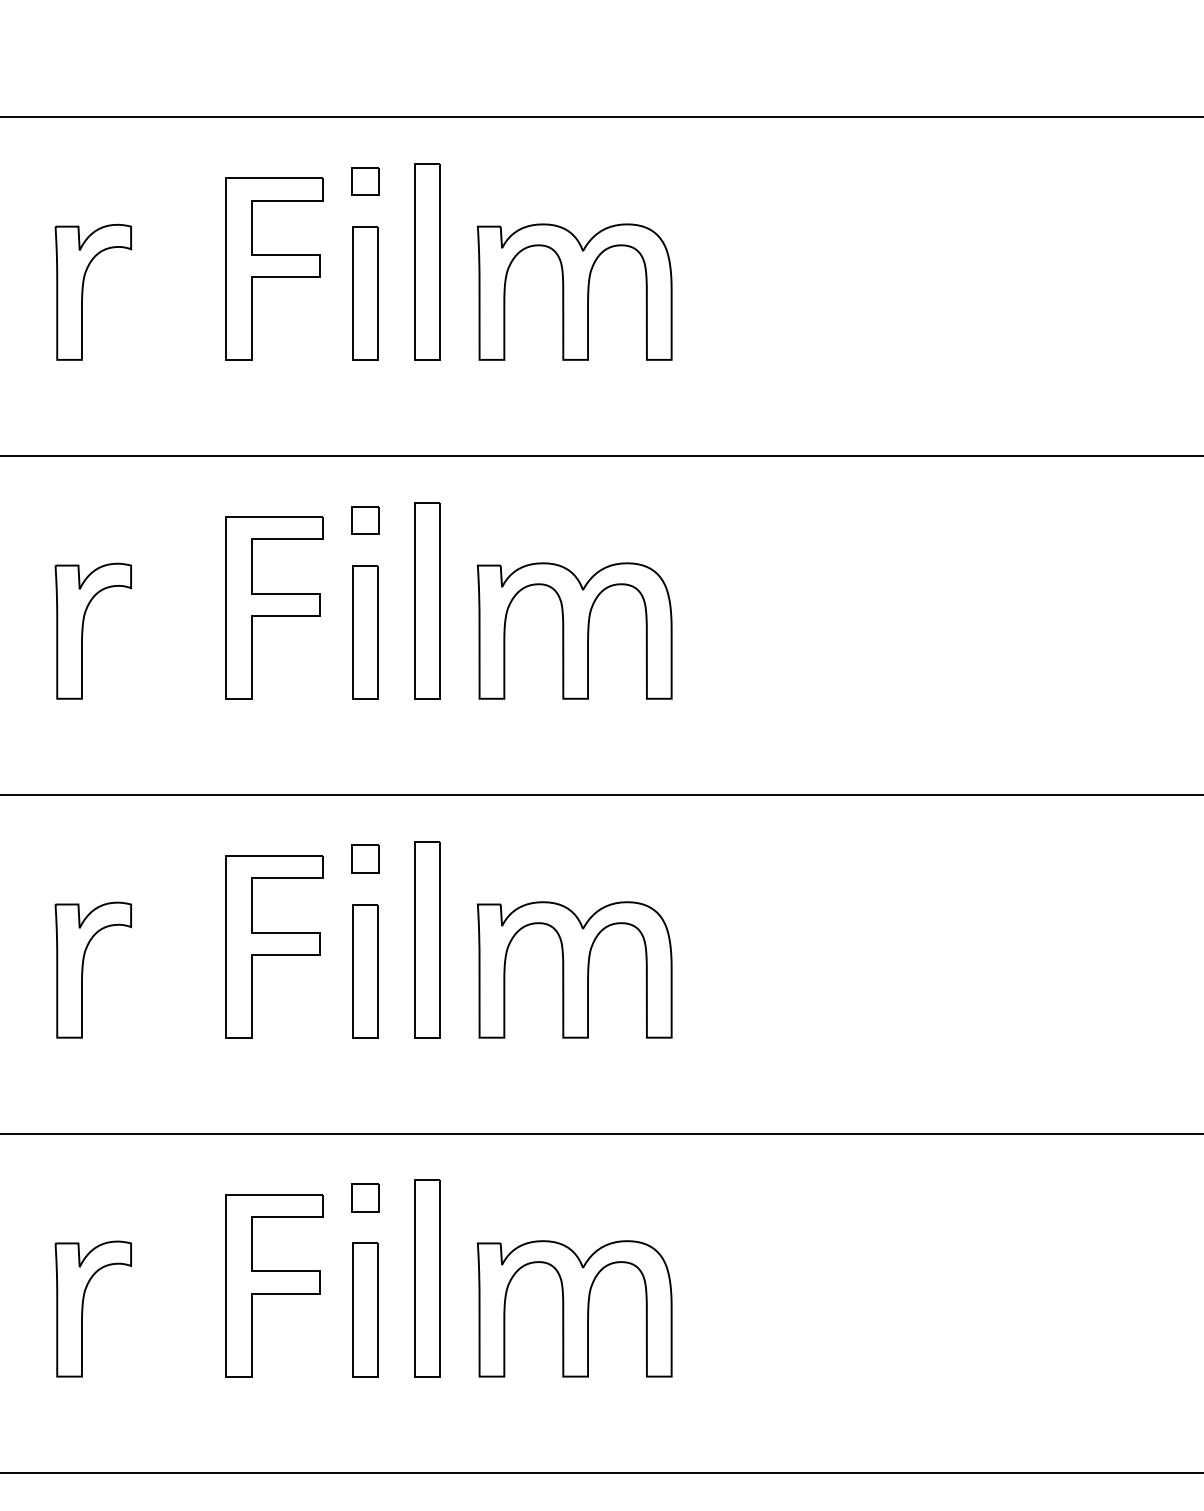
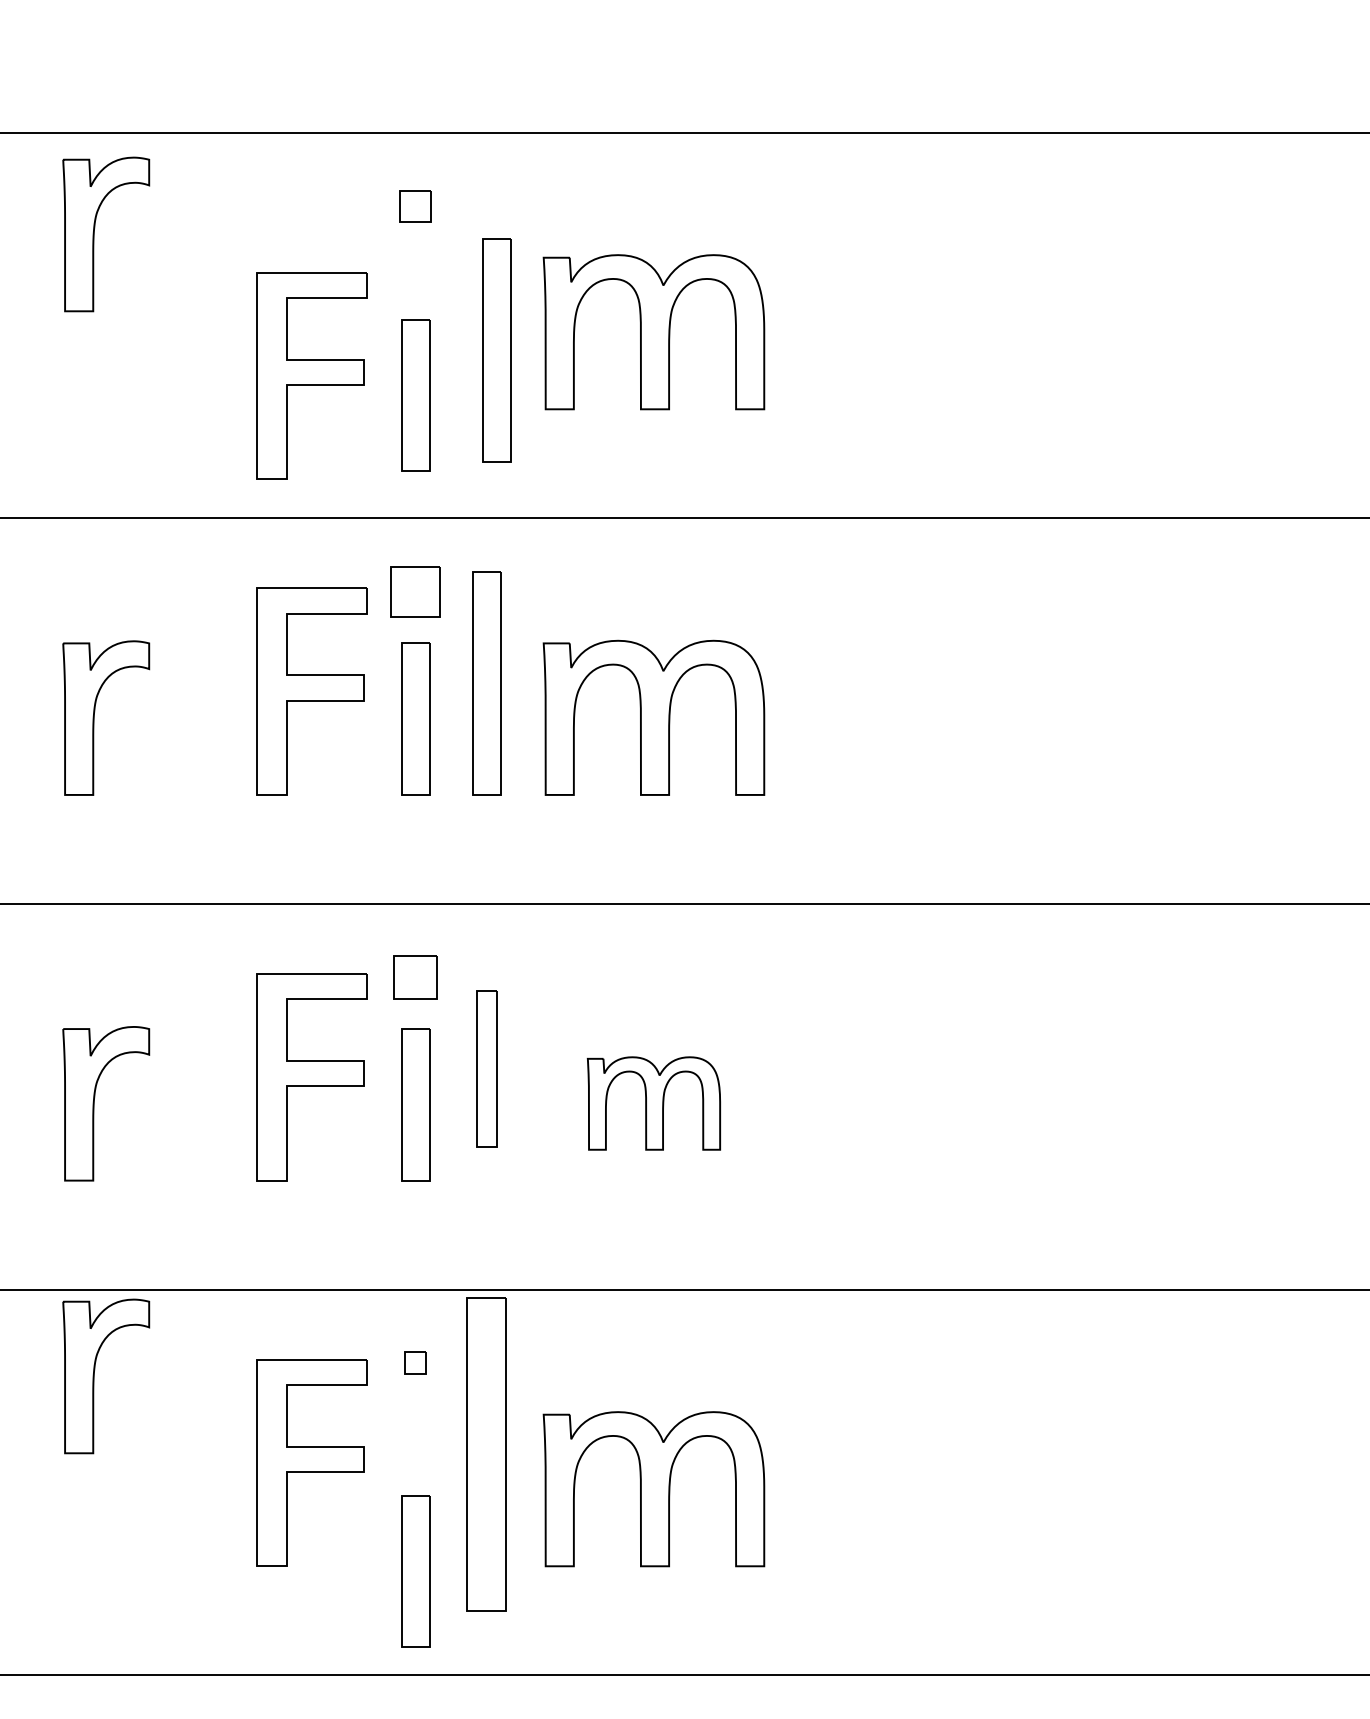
part: (427, 261) -> (496, 350), moved
part: (273, 268) -> (311, 375), moved
part: (83, 292) -> (94, 234), moved
part: (365, 293) -> (415, 395), moved
part: (365, 519) -> (415, 591), size x1.6
part: (365, 859) -> (415, 977), size x1.4
part: (427, 939) -> (486, 1068), size x0.7
part: (574, 969) -> (653, 1103), size x0.6
part: (365, 1197) -> (415, 1362), size x0.7
part: (427, 1278) -> (486, 1454), size x1.4
part: (83, 1309) -> (94, 1376), moved
part: (365, 1310) -> (415, 1571), moved

